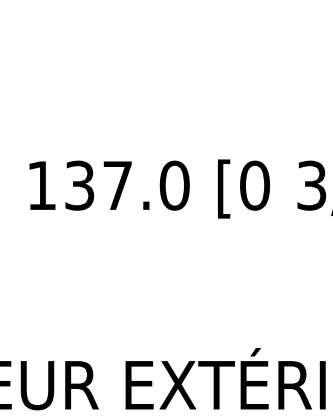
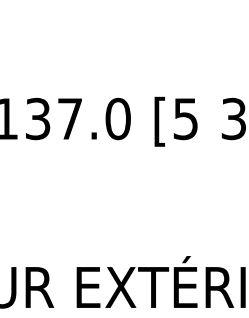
text: (254, 185) -> (185, 118), [0 -> [5

